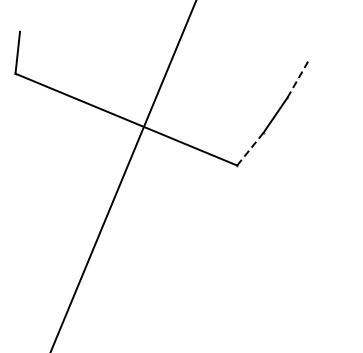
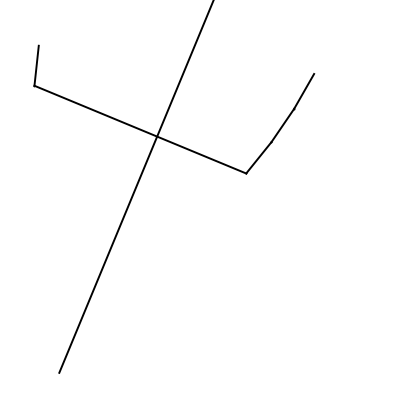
line: (298, 79) -> (304, 91), dashed -> solid
line: (251, 148) -> (259, 157), dashed -> solid

